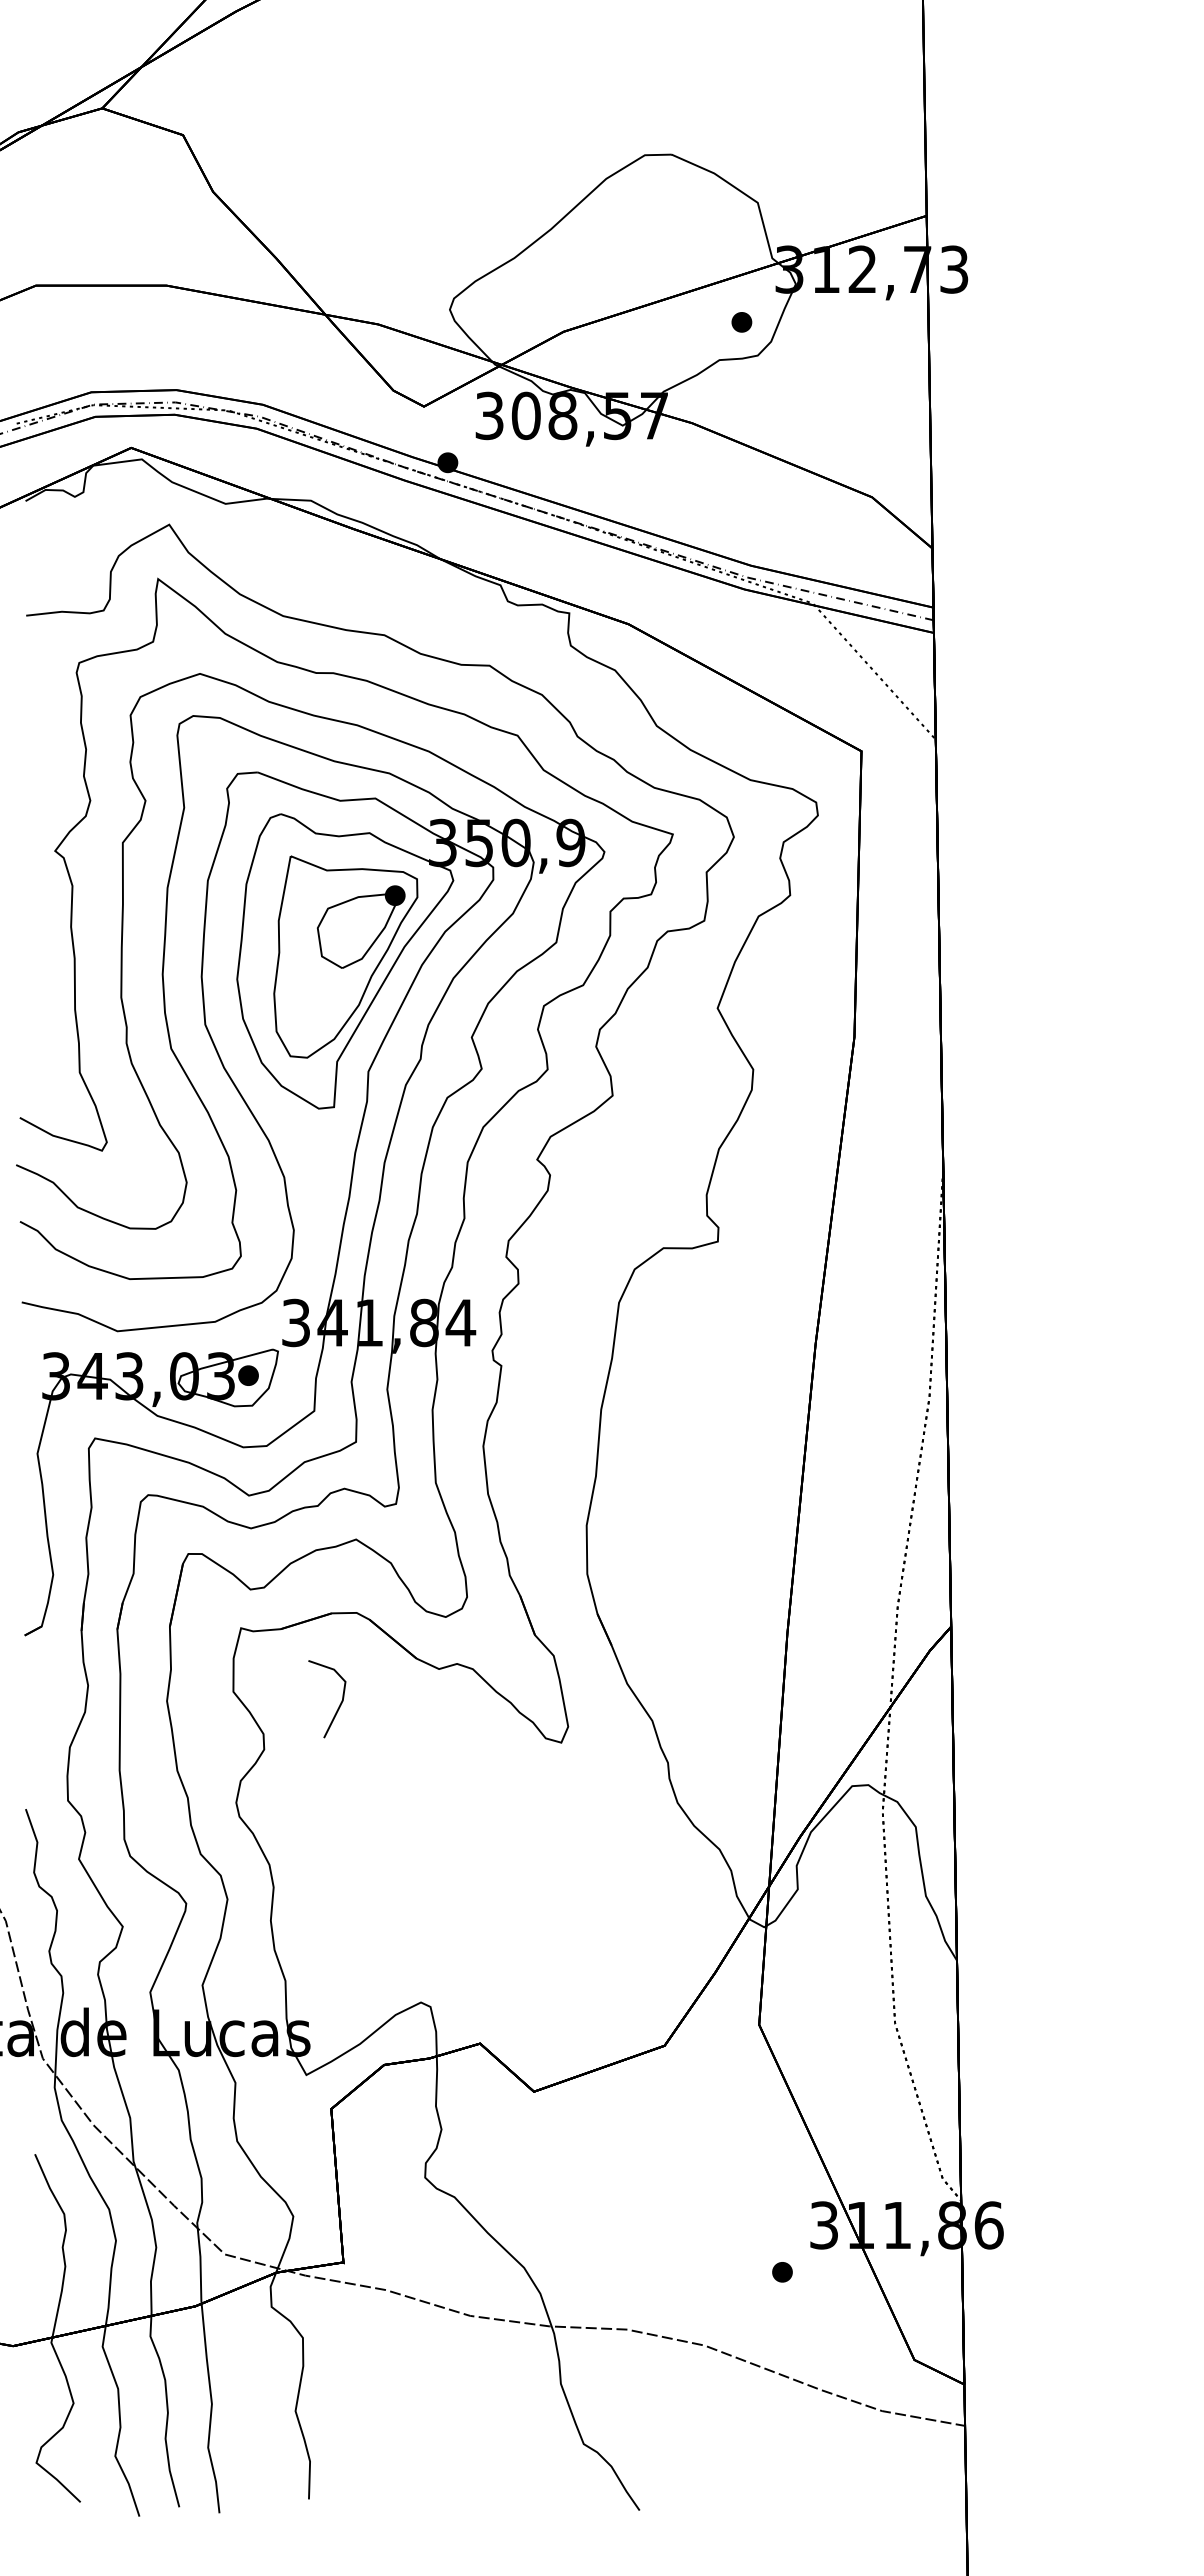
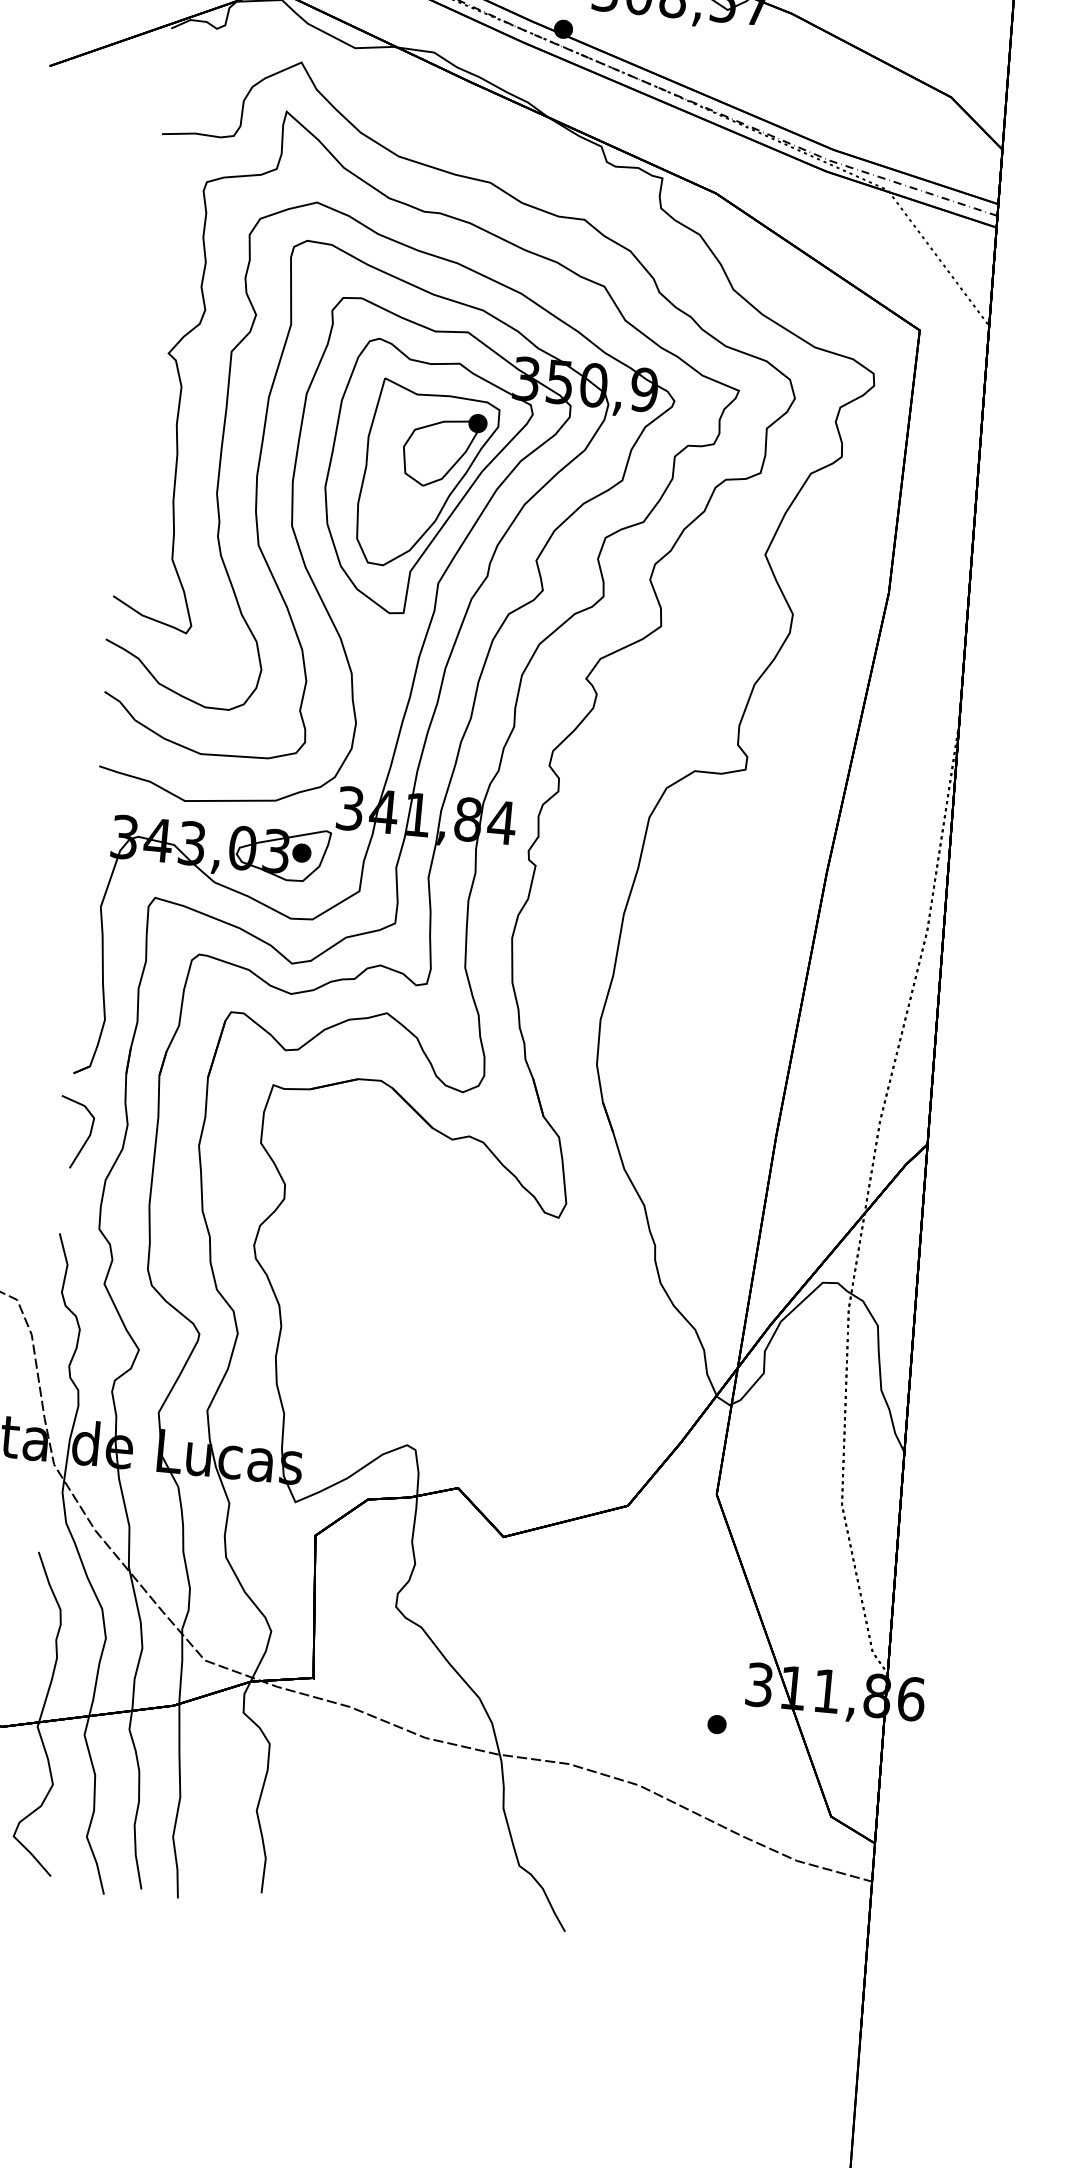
line: (339, 1704) -> (86, 1138), moved

